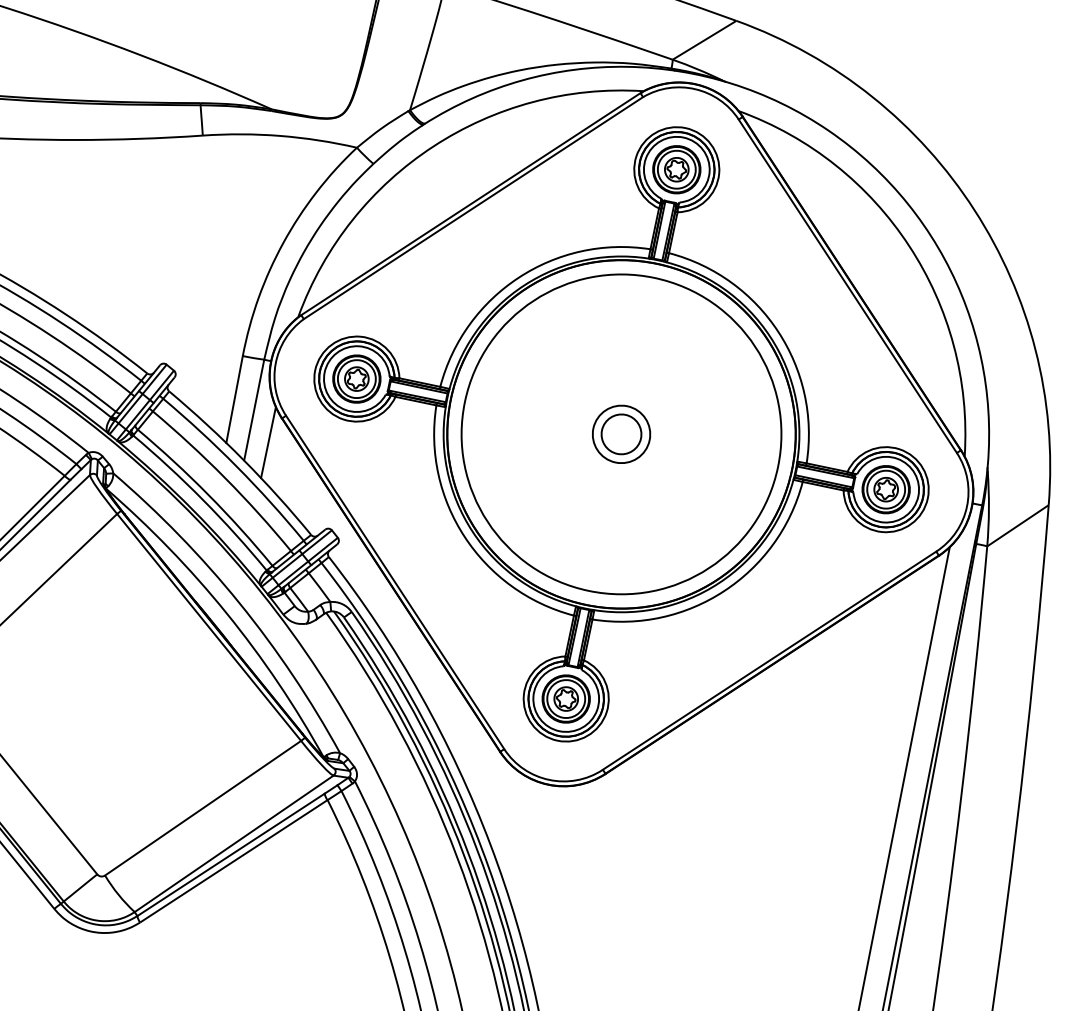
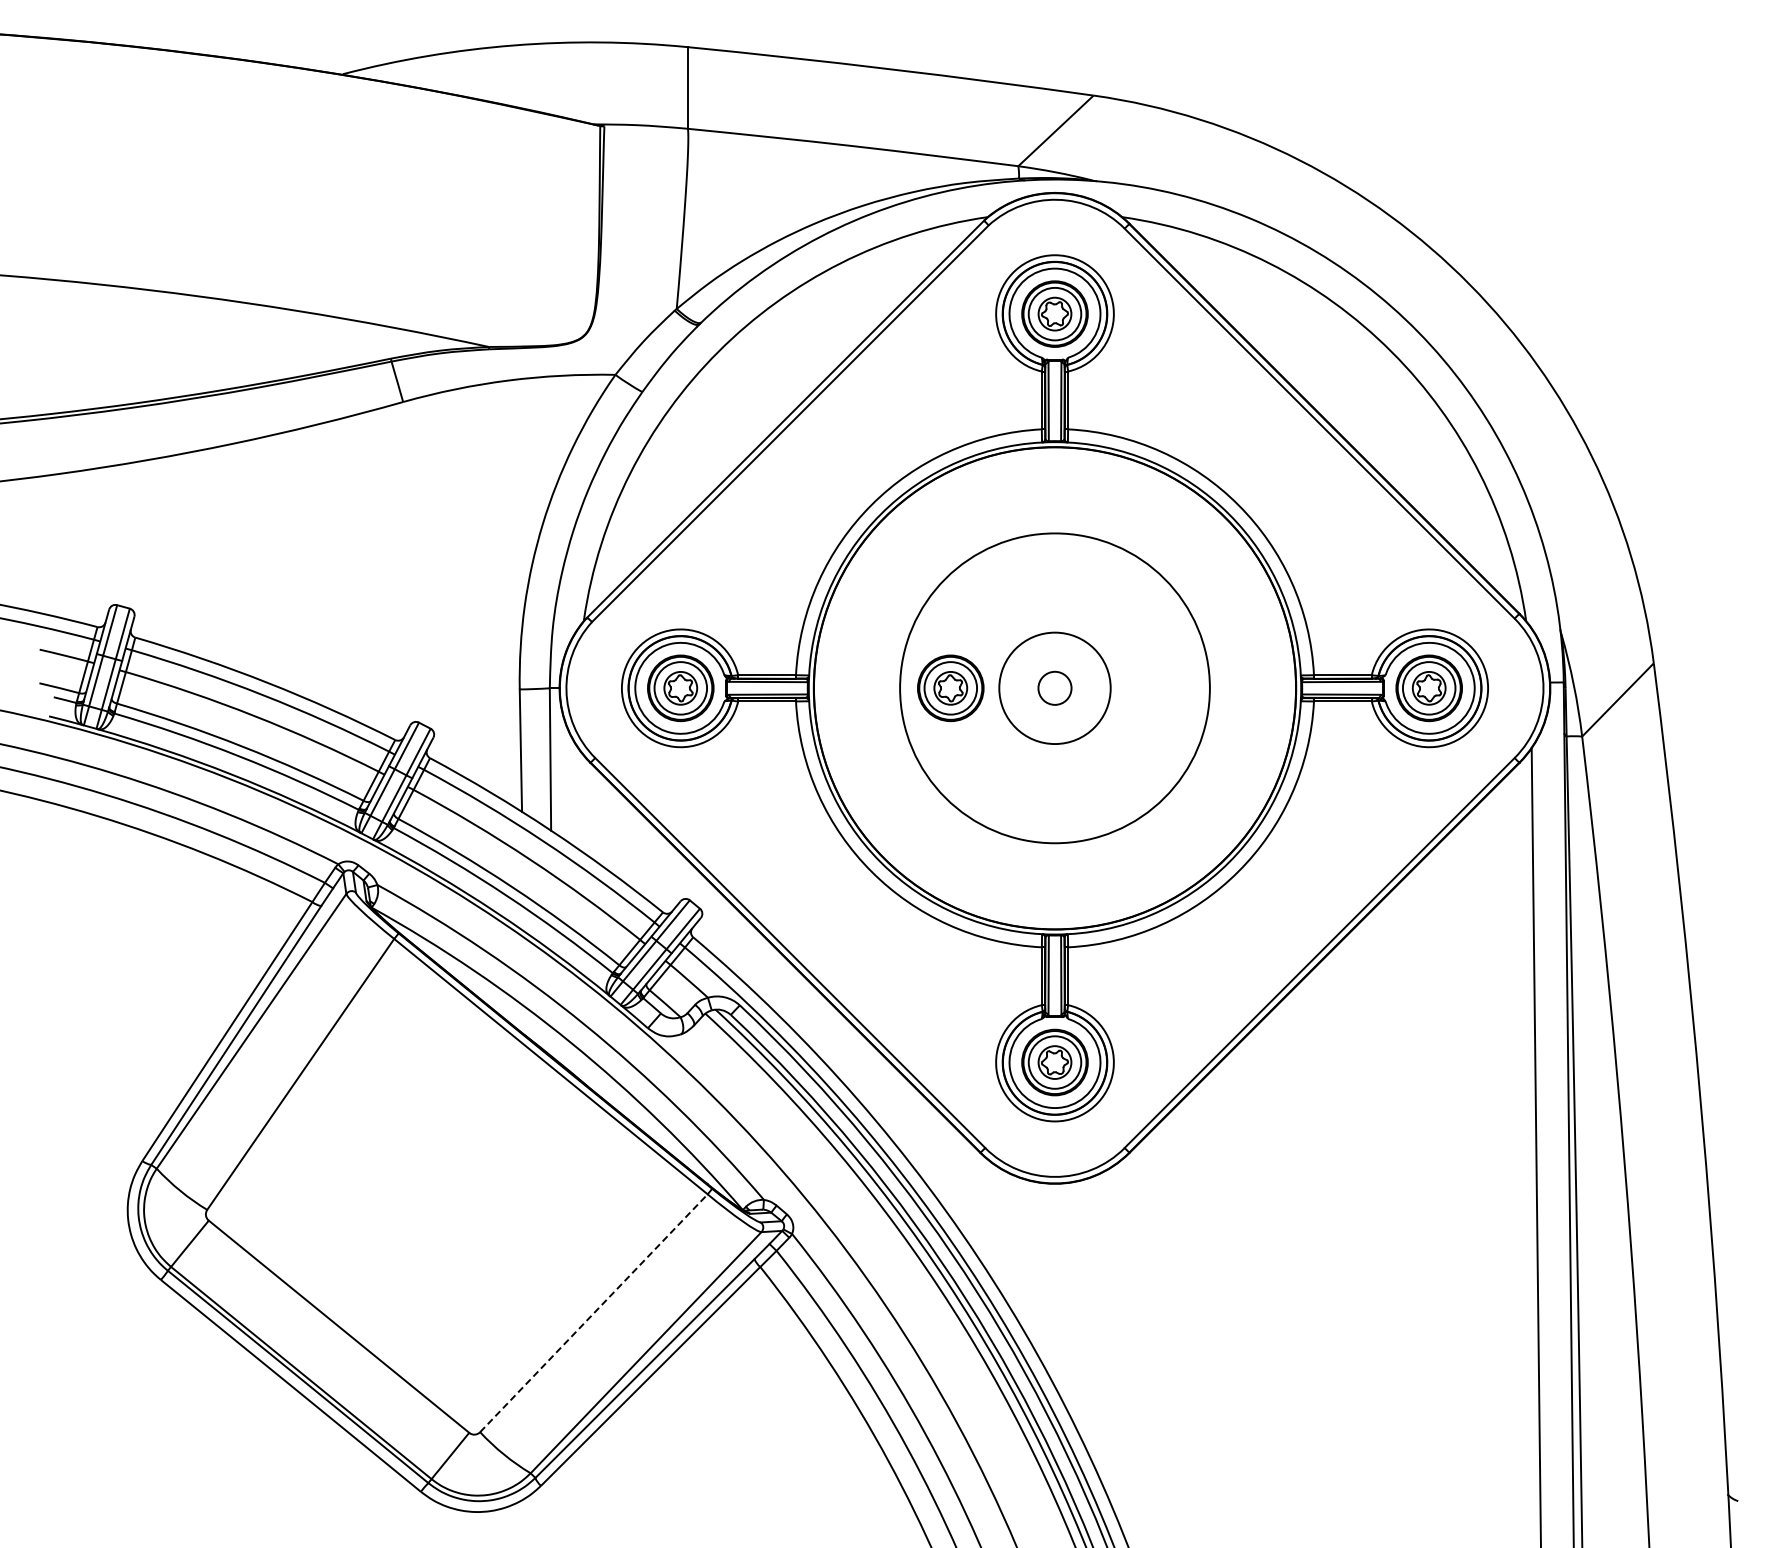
part: (547, 419) -> (950, 688), added
circle: (621, 433) -> (1054, 687), size x0.6
circle: (621, 434) -> (1054, 688), size x0.7
circle: (621, 434) -> (1054, 688), size x1.4
line: (268, 442) -> (579, 799), removed
line: (202, 808) -> (593, 1313), solid -> dashed

